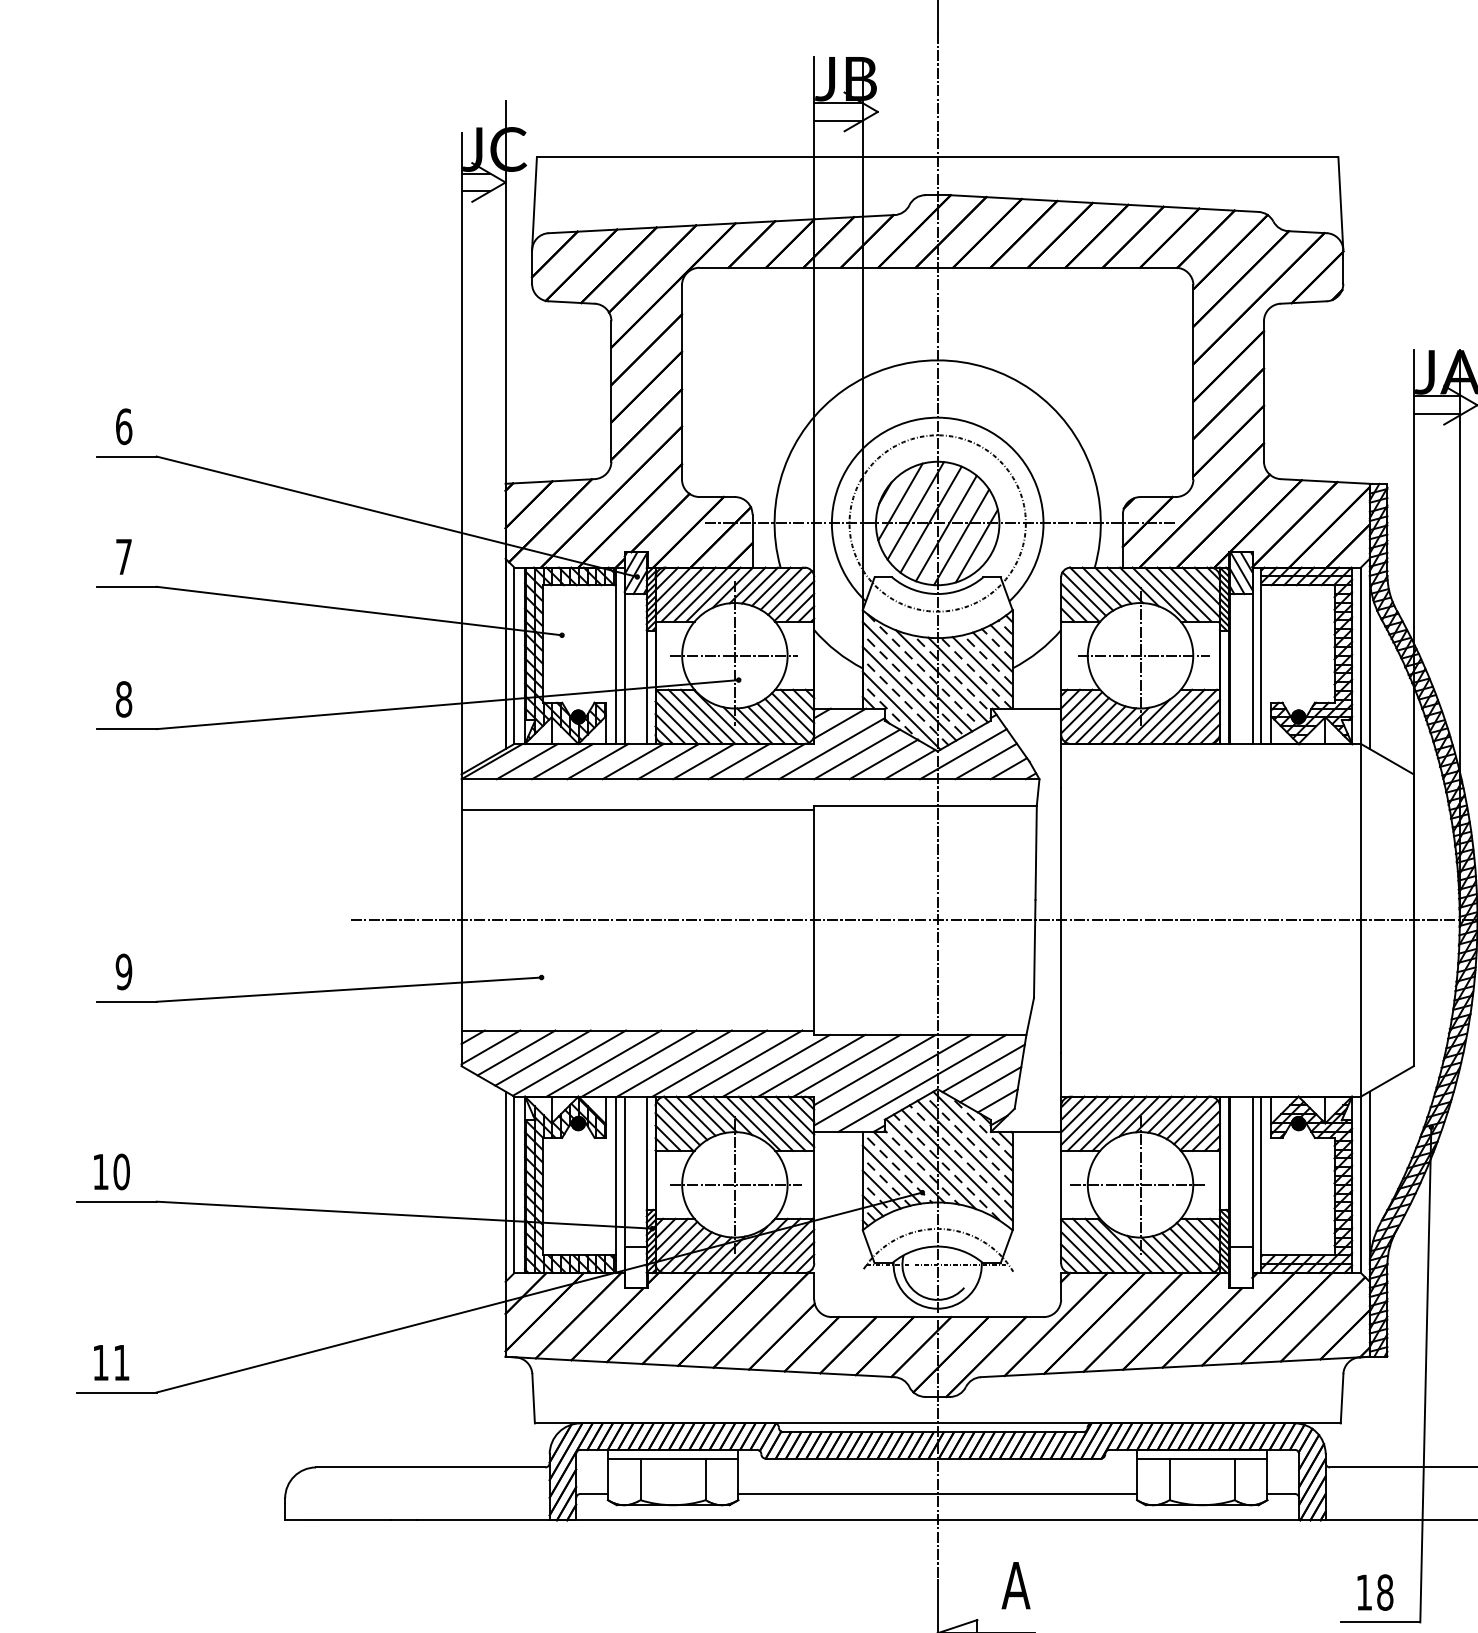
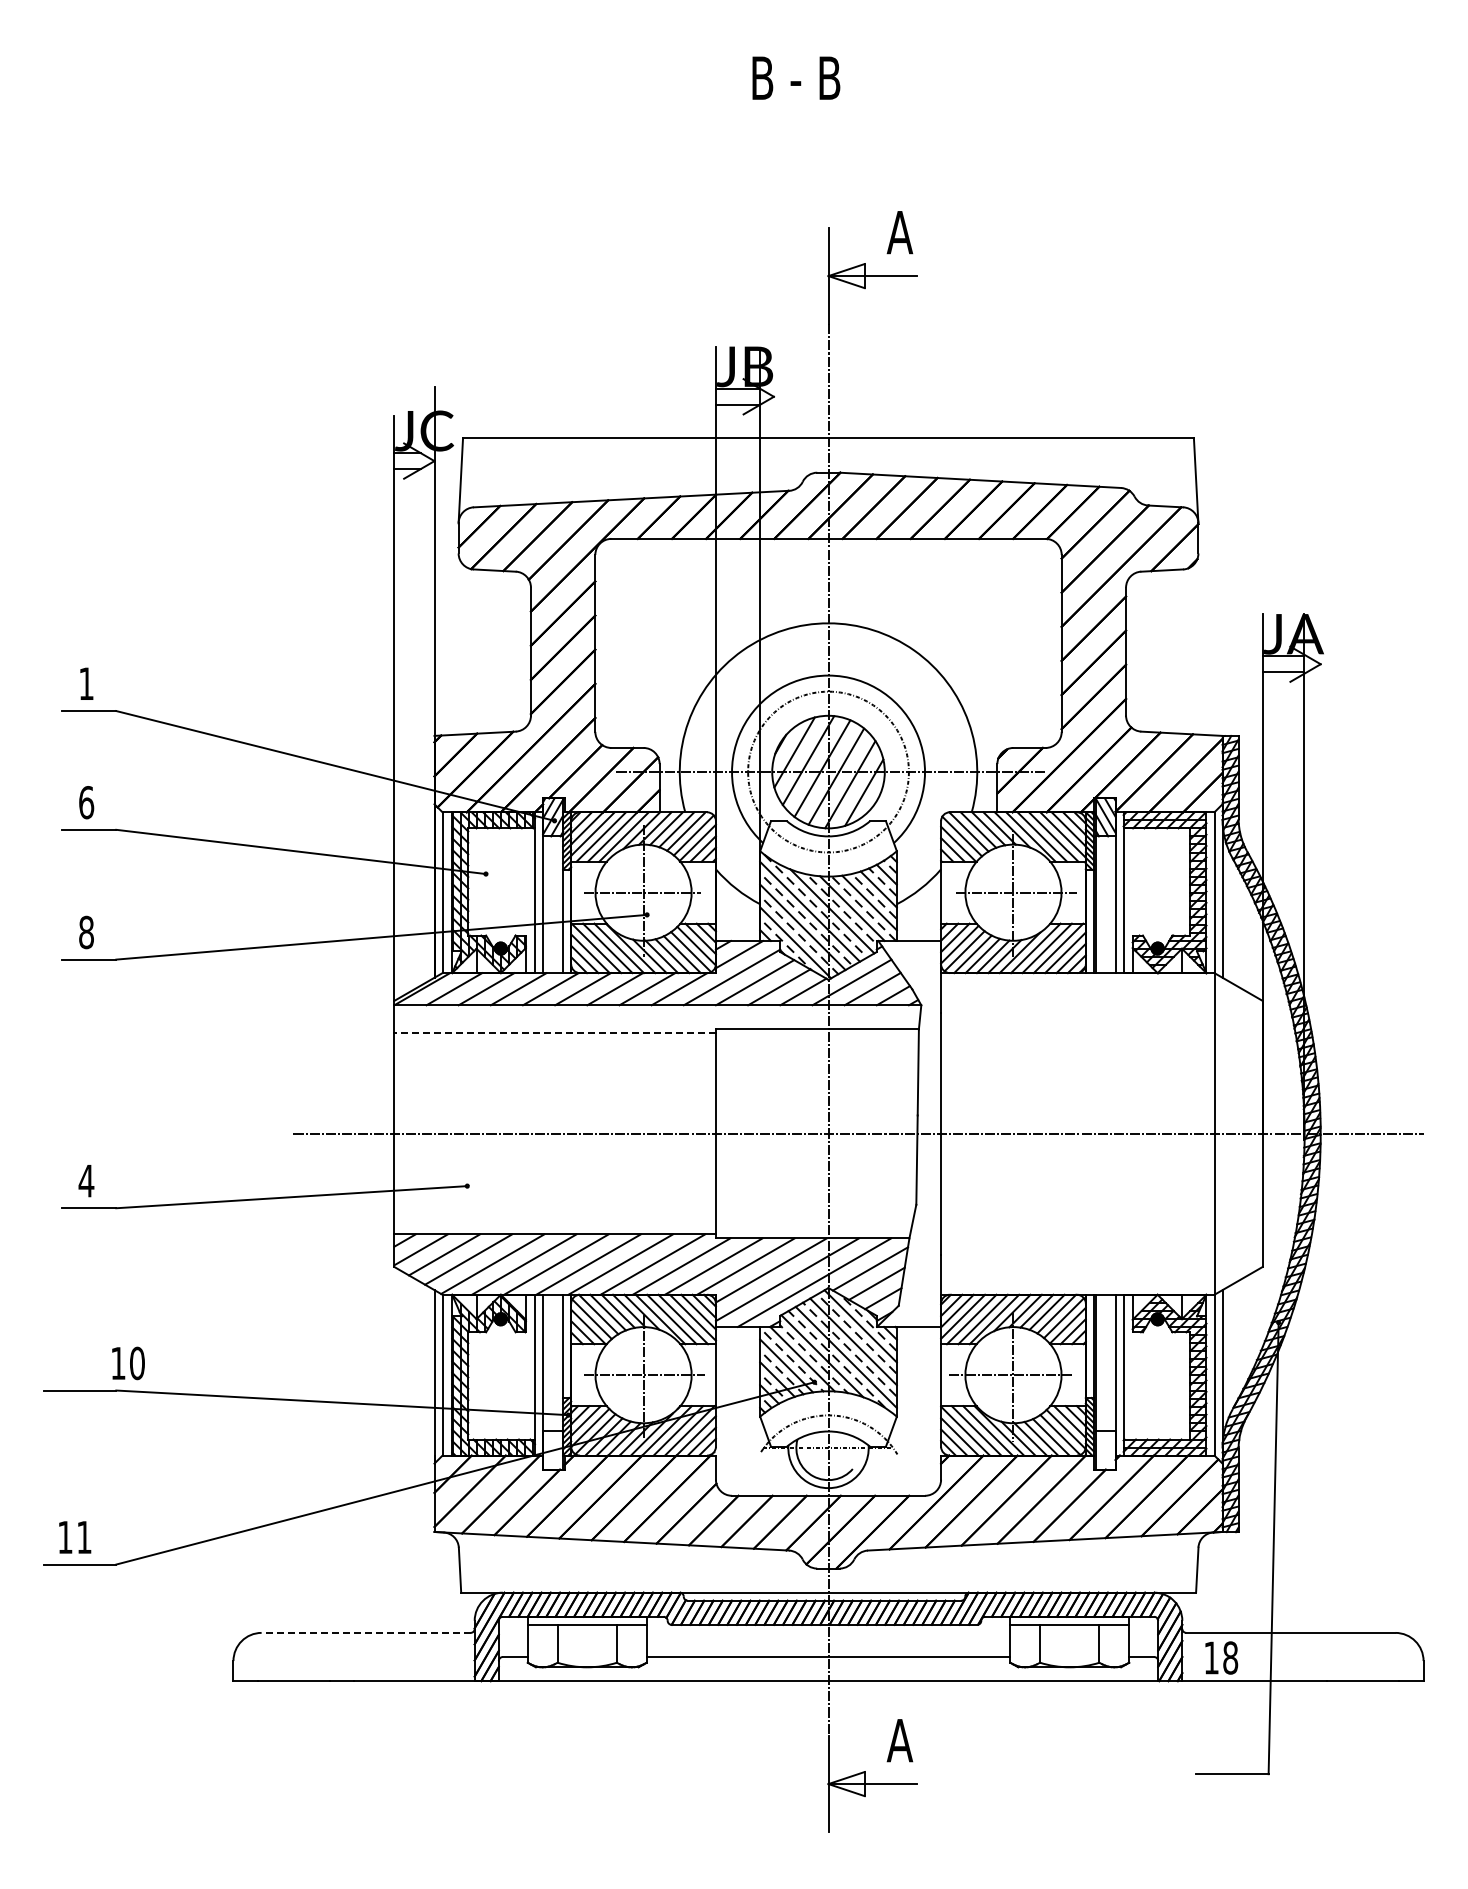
text: (124, 426) -> (86, 683), 6 -> 1
text: (124, 556) -> (86, 802), 7 -> 6
line: (638, 810) -> (555, 1033), solid -> dashed
text: (124, 971) -> (86, 1180), 9 -> 4
text: (111, 1172) -> (128, 1363), moved
line: (431, 1467) -> (366, 1632), solid -> dashed
text: (1375, 1592) -> (1221, 1657), moved

